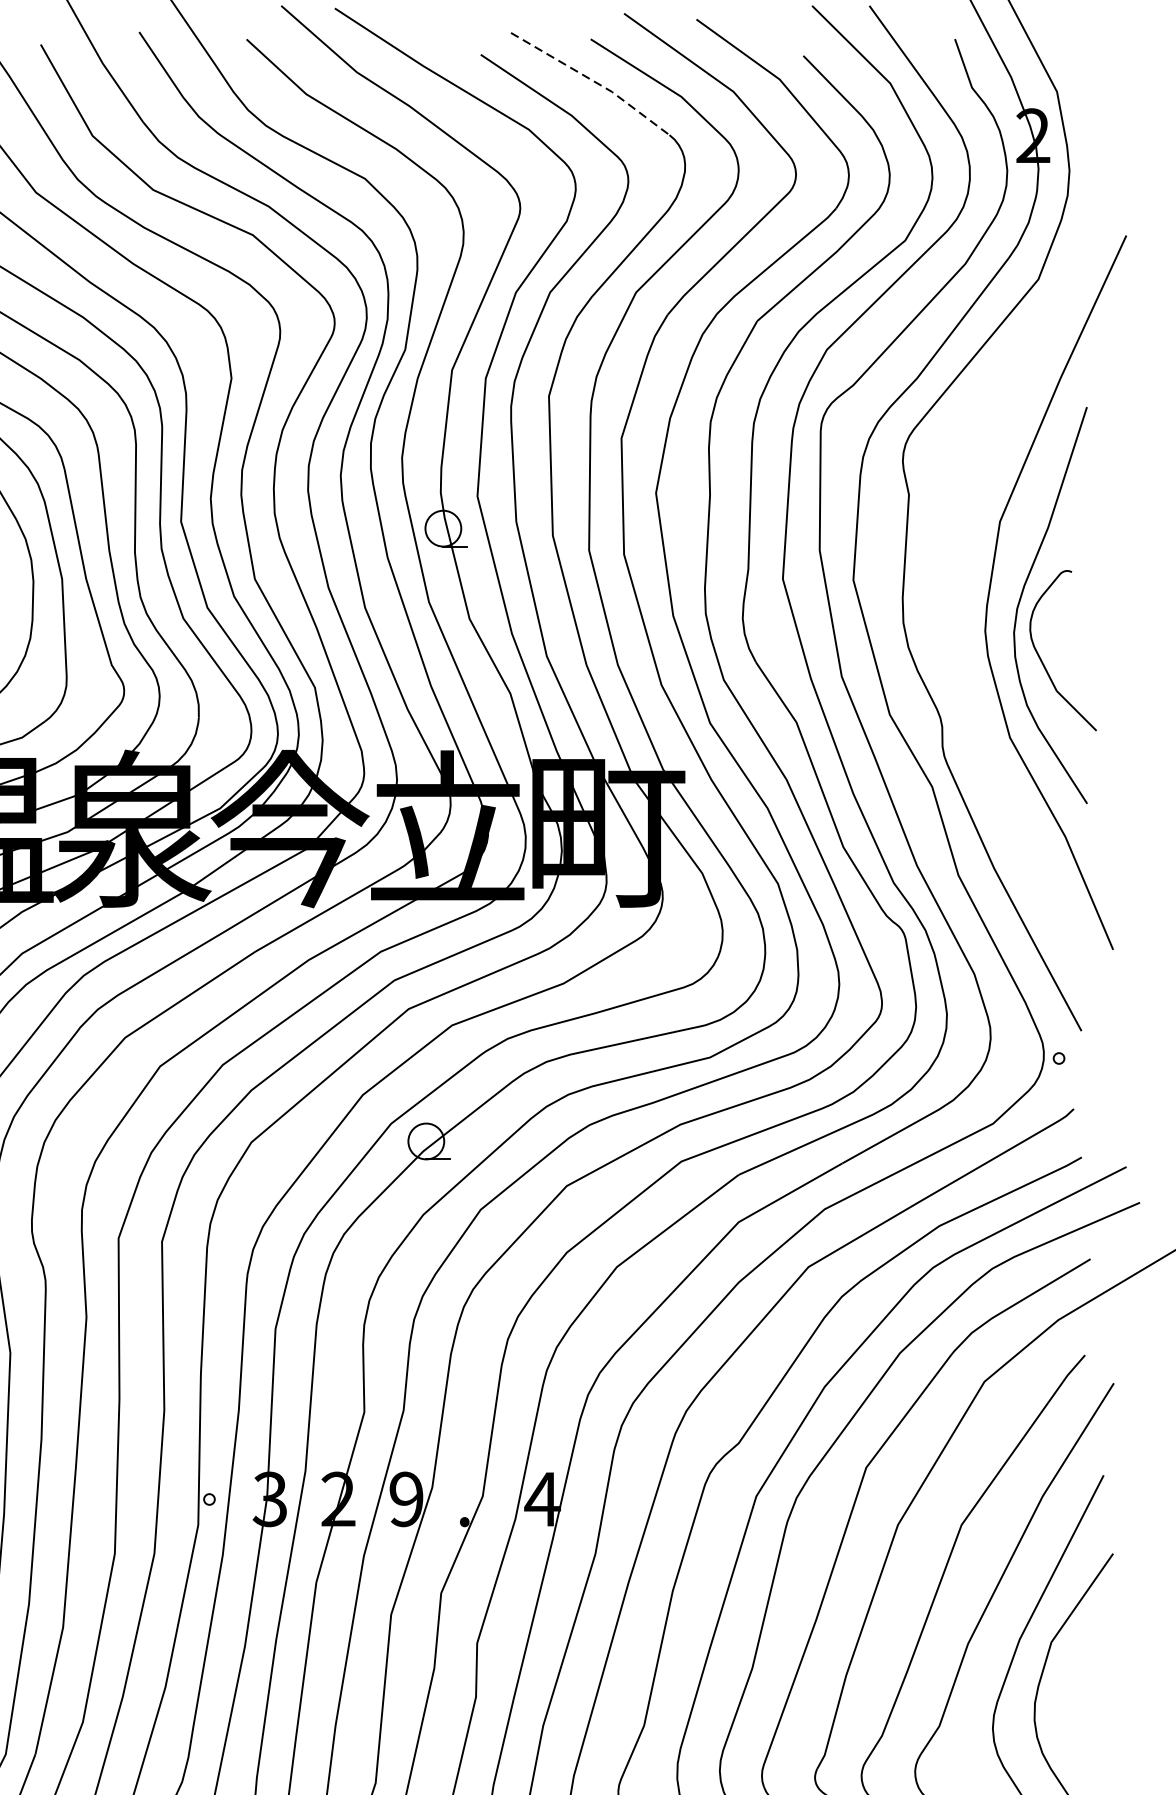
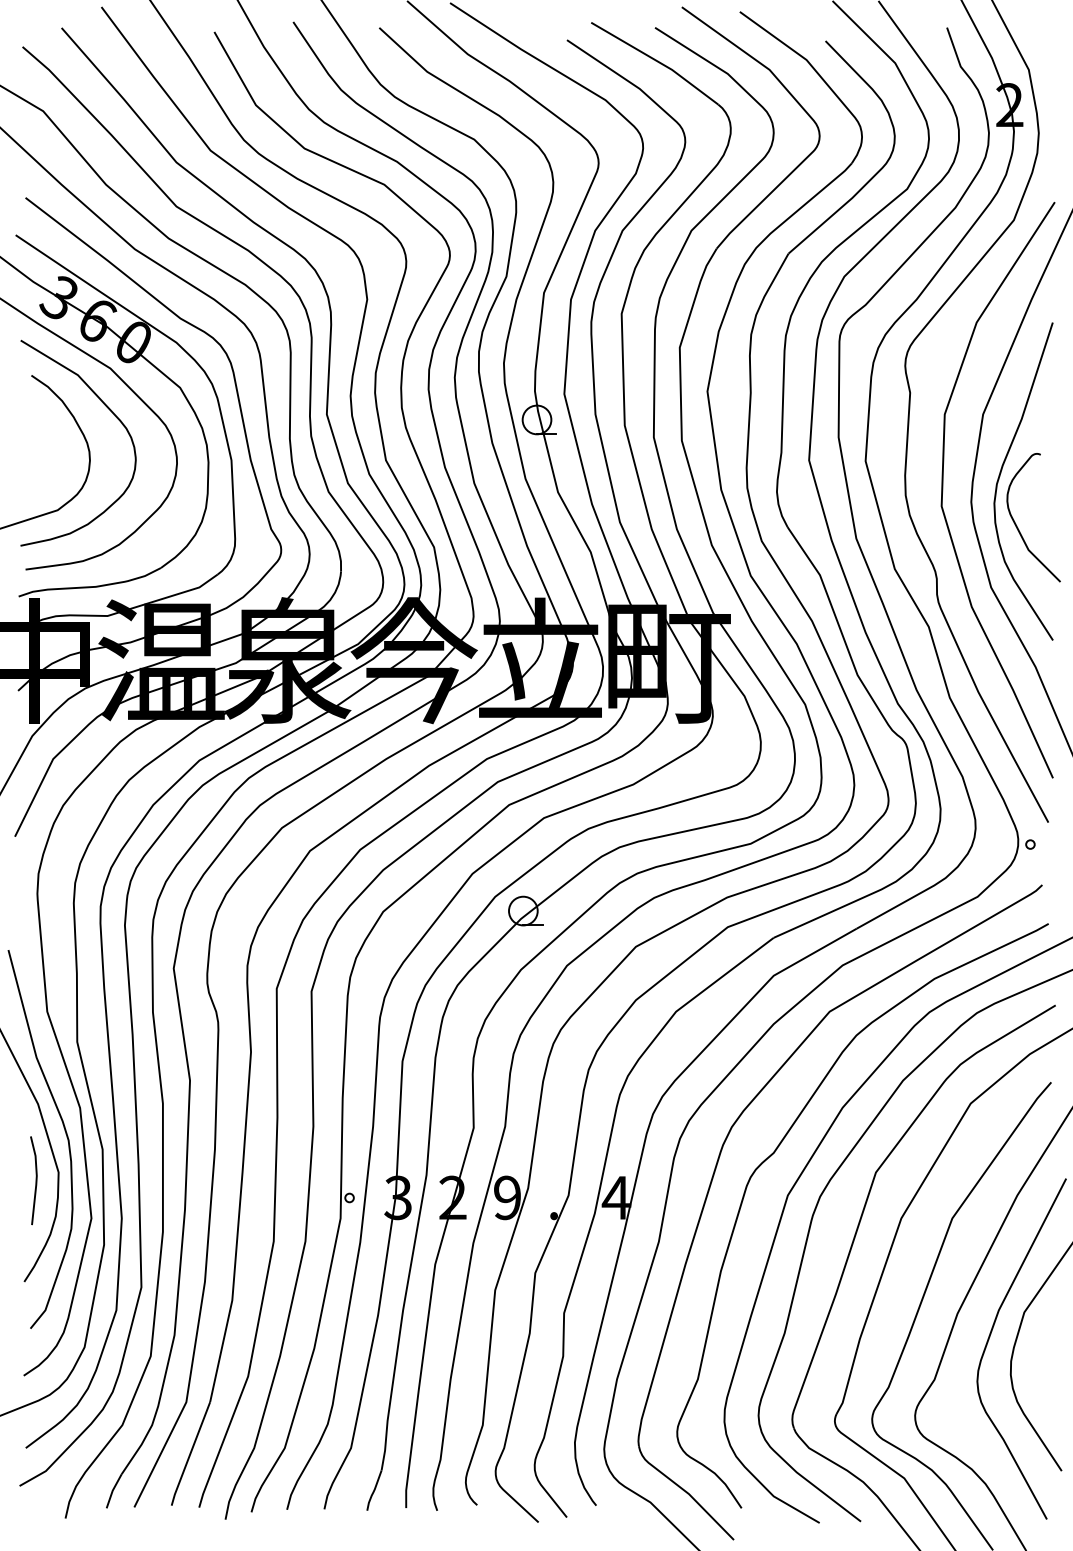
line: (593, 81) -> (657, 61), dashed -> solid
curve: (950, 616) -> (943, 490), added

